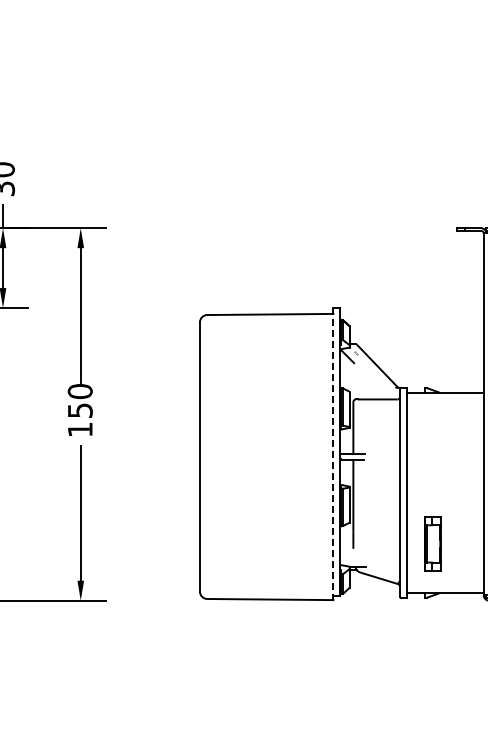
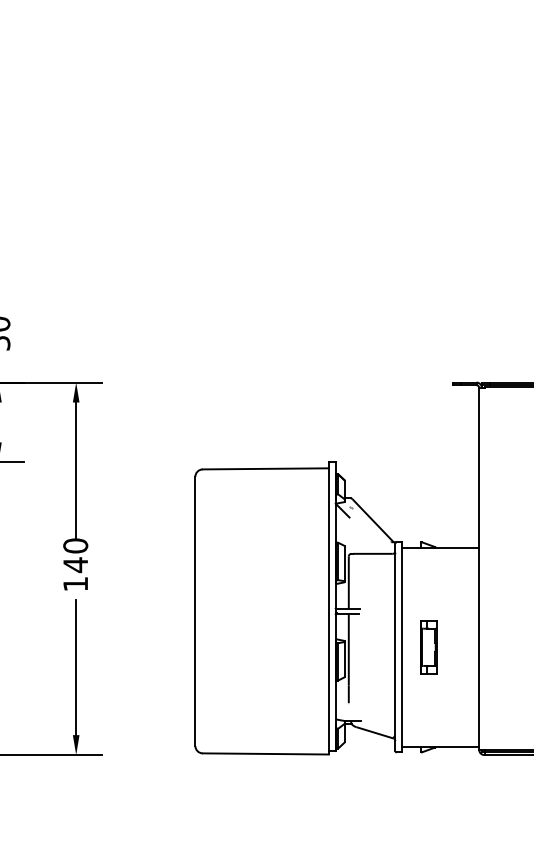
text: (80, 411) -> (75, 565), 150 -> 140
line: (333, 453) -> (328, 607), dashed -> solid
part: (433, 544) -> (428, 647), moved

